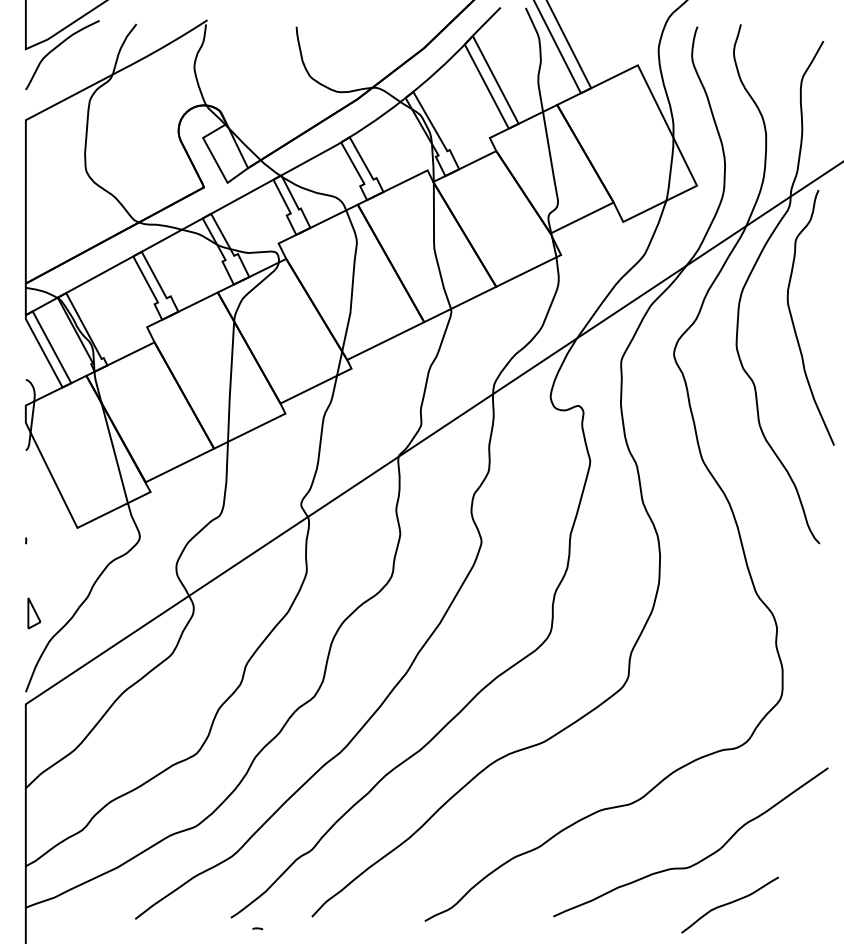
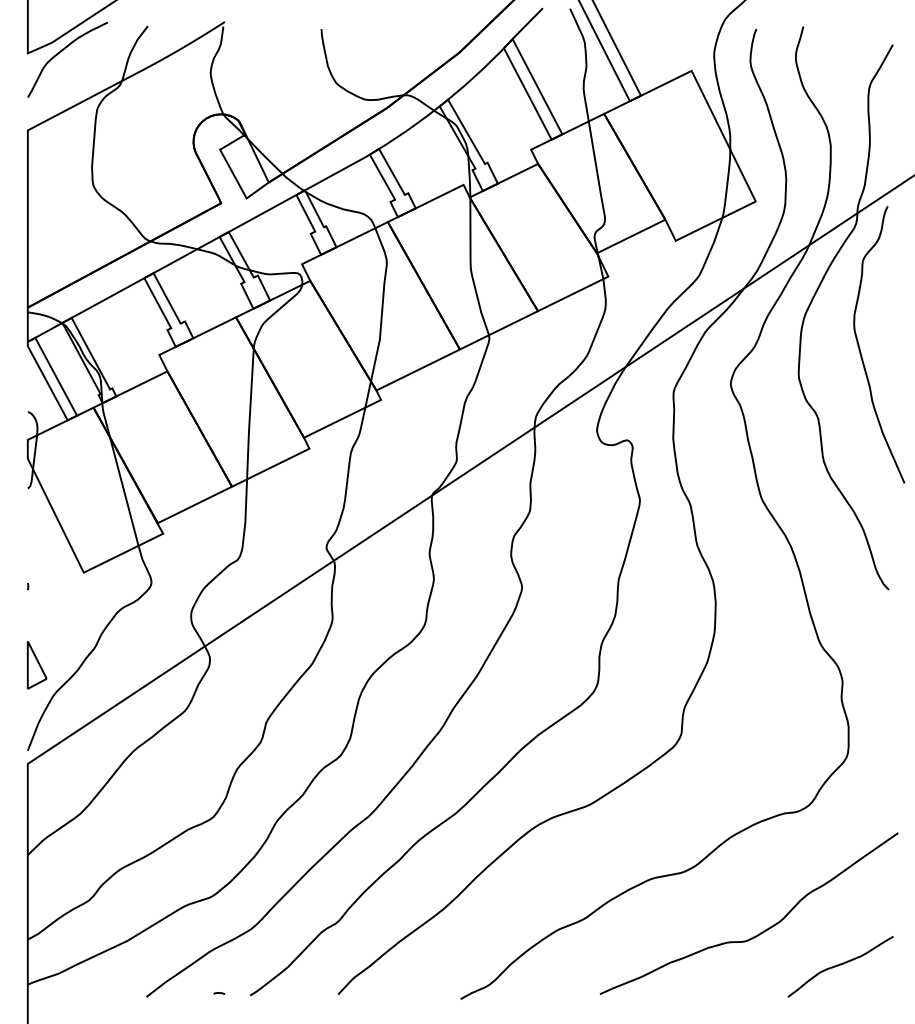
part: (33, 613) -> (36, 665), size x1.43
curve: (729, 903) -> (840, 965), moved
line: (257, 928) -> (219, 993), moved

